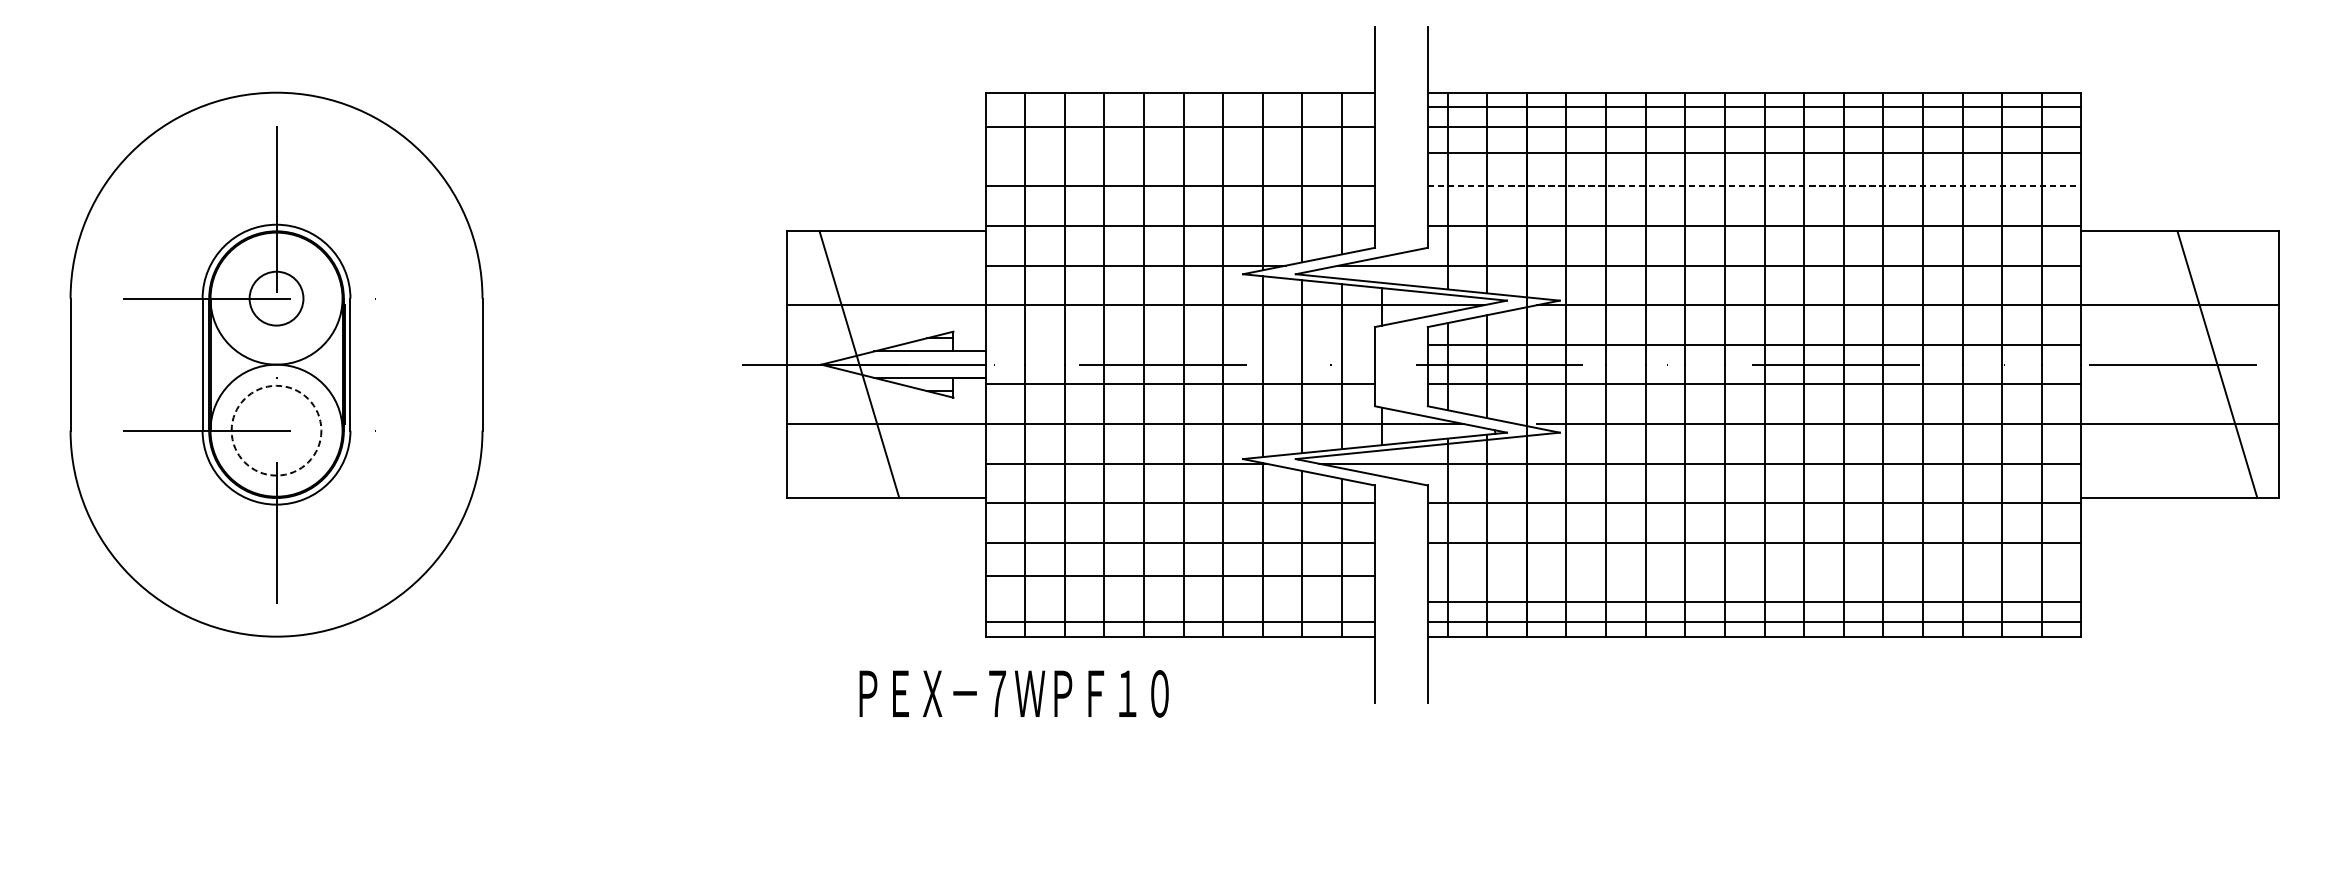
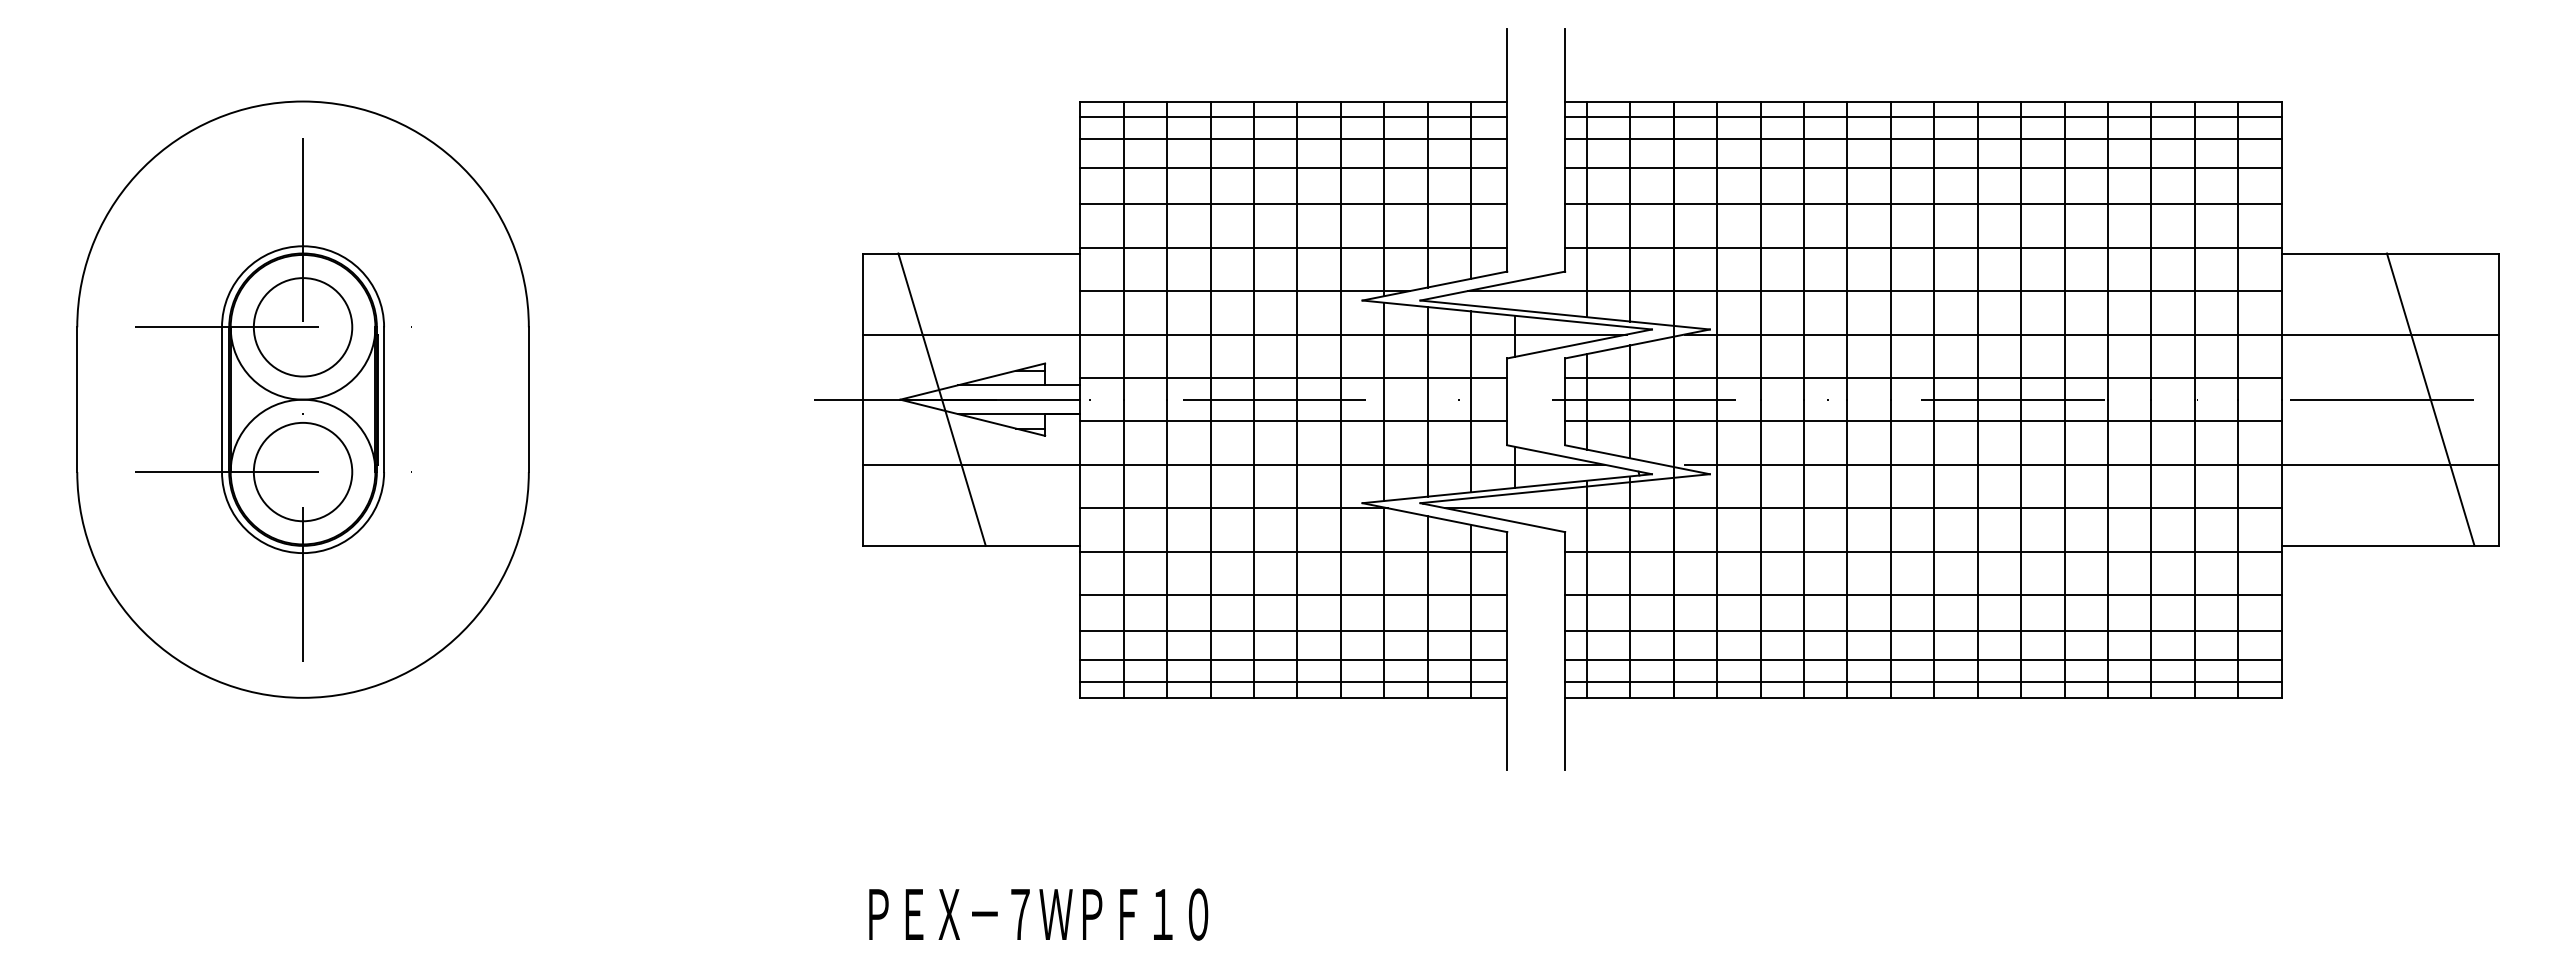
line: (1180, 107) -> (1293, 117), added
line: (1180, 153) -> (1293, 168), added
line: (1754, 186) -> (1923, 204), dashed -> solid
circle: (276, 298) -> (302, 327), size x1.67
line: (1180, 344) -> (1293, 377), added
circle: (276, 430) -> (302, 471), dashed -> solid
line: (1754, 576) -> (1923, 631), added
line: (1180, 602) -> (1293, 660), added
text: (1013, 693) -> (1038, 914), moved

